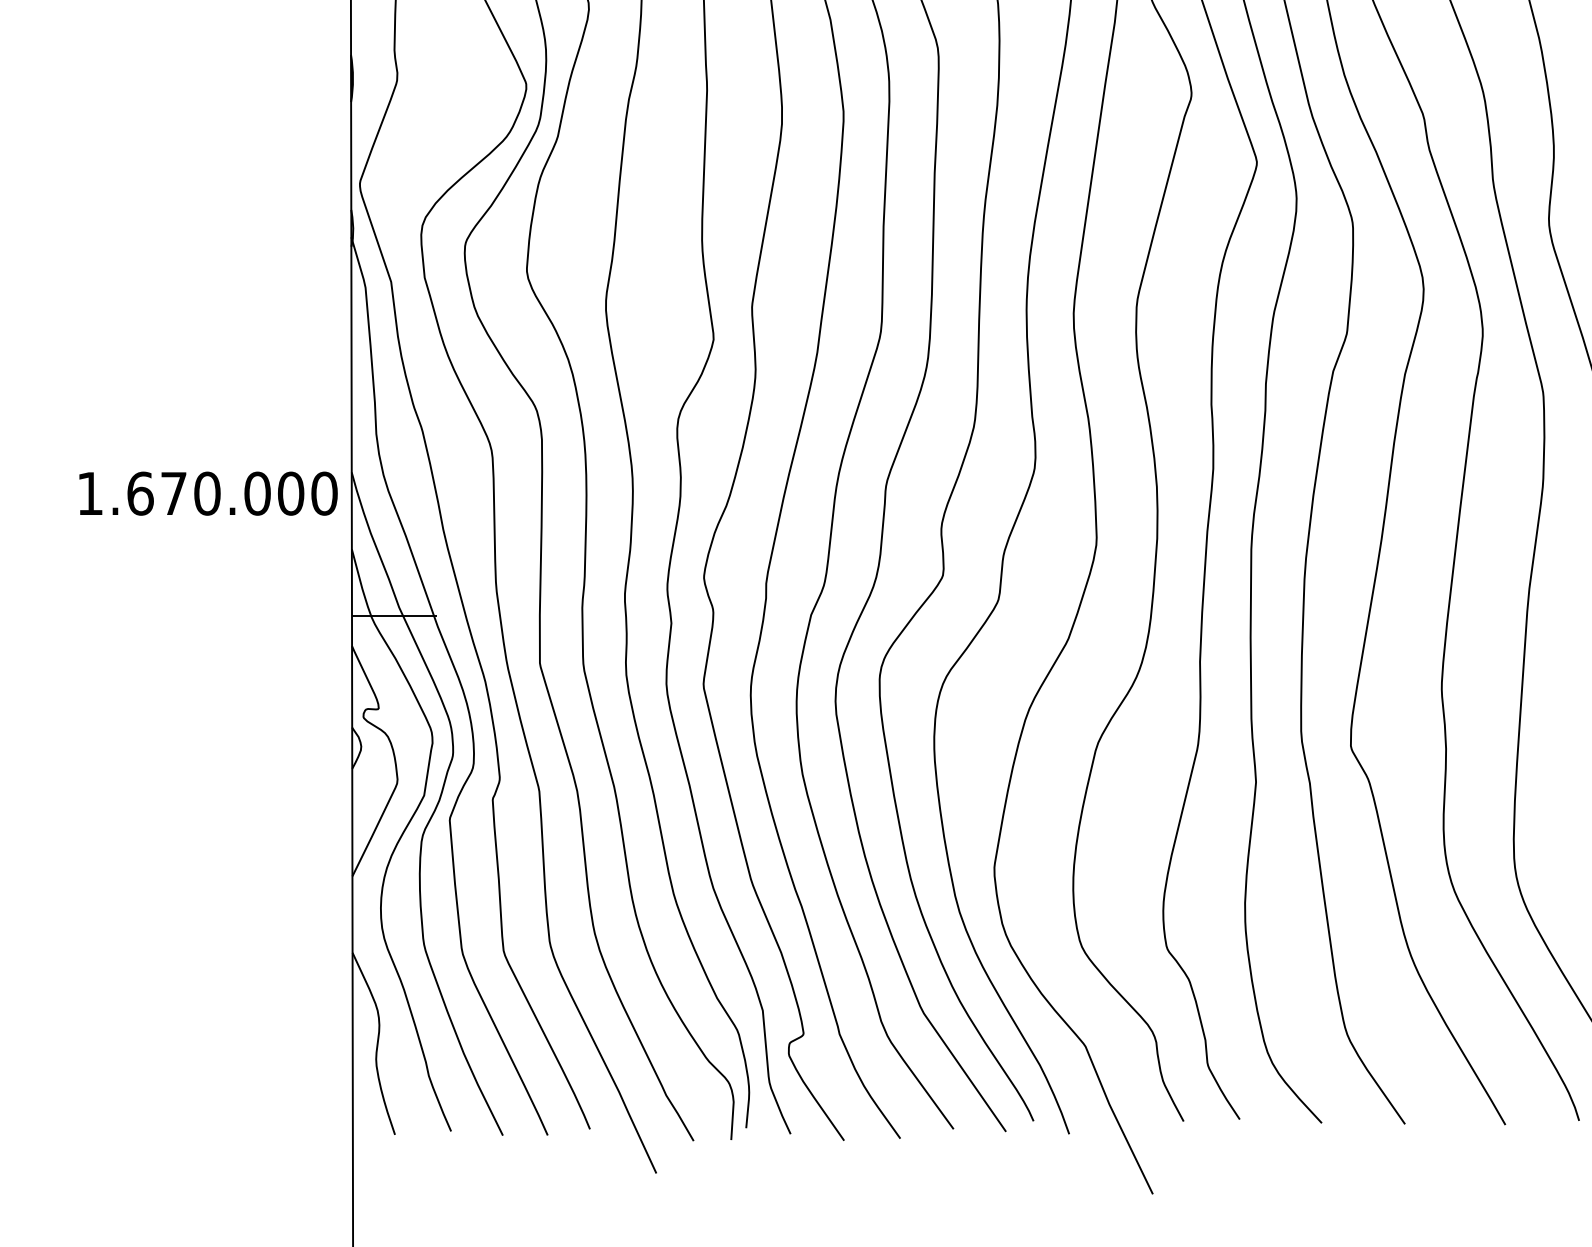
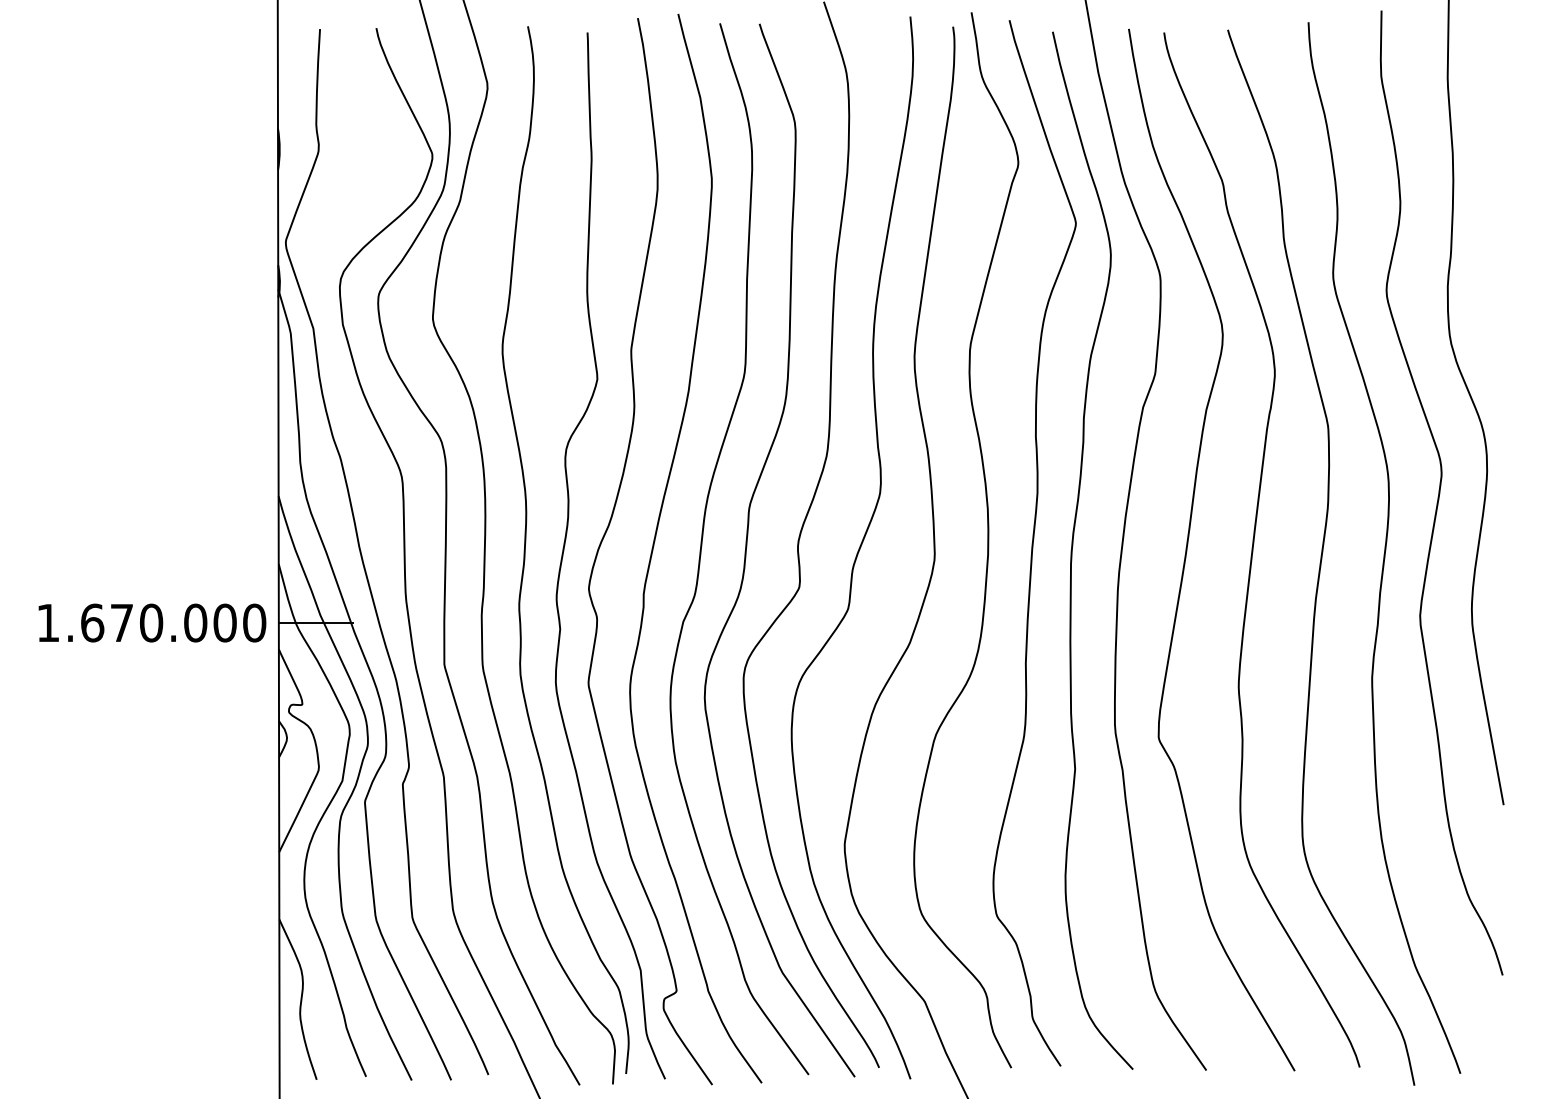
text: (208, 493) -> (152, 622), moved

